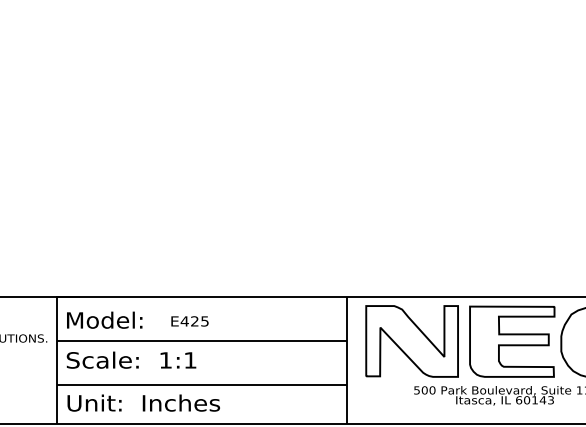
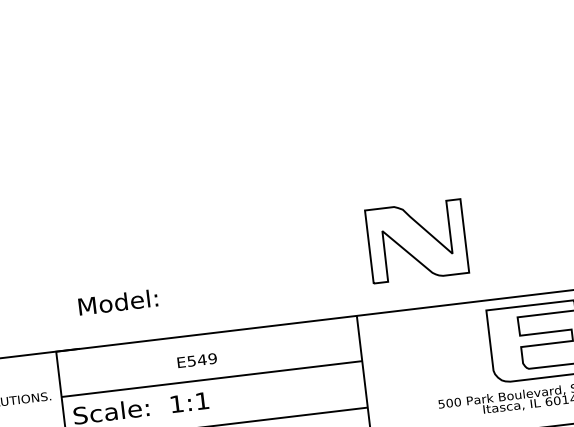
text: (104, 319) -> (117, 301), moved
text: (194, 321) -> (201, 360), E425 -> E549
curve: (402, 349) -> (408, 251), moved

